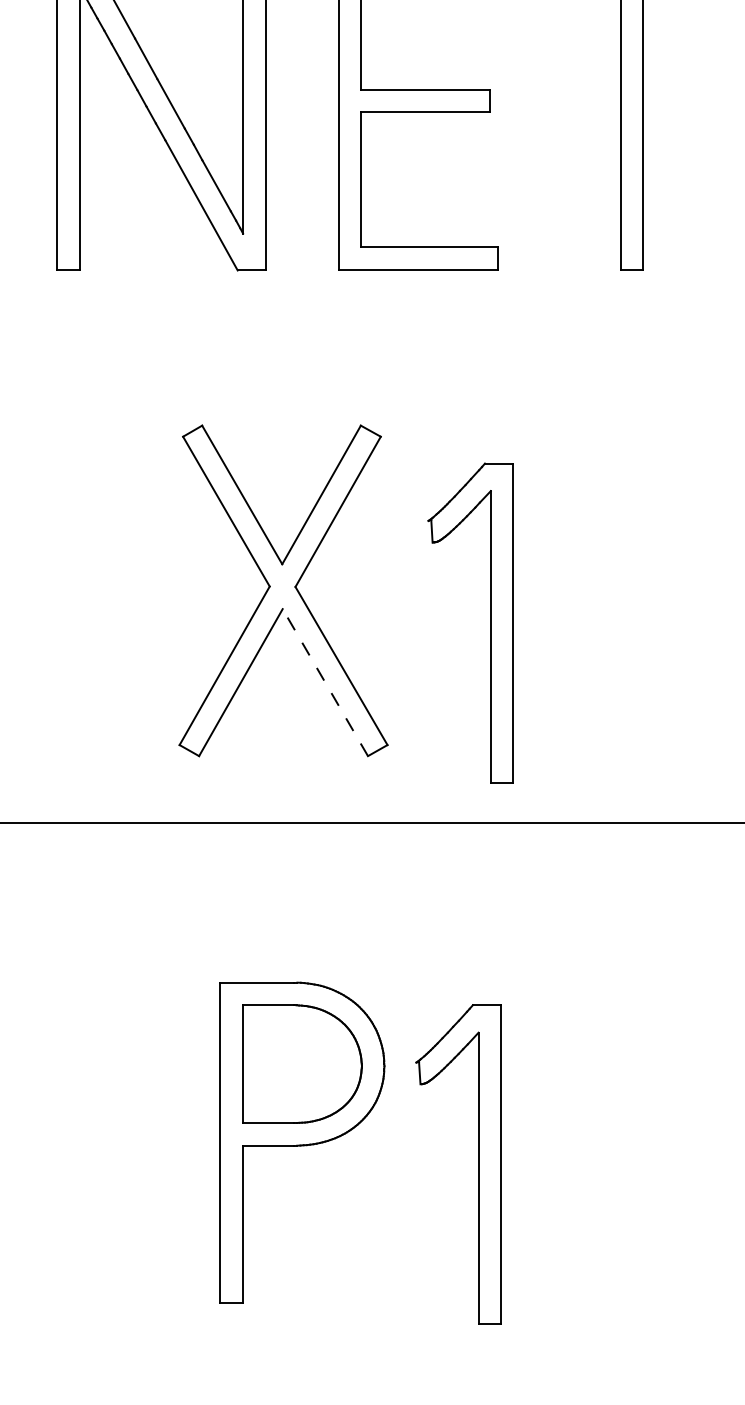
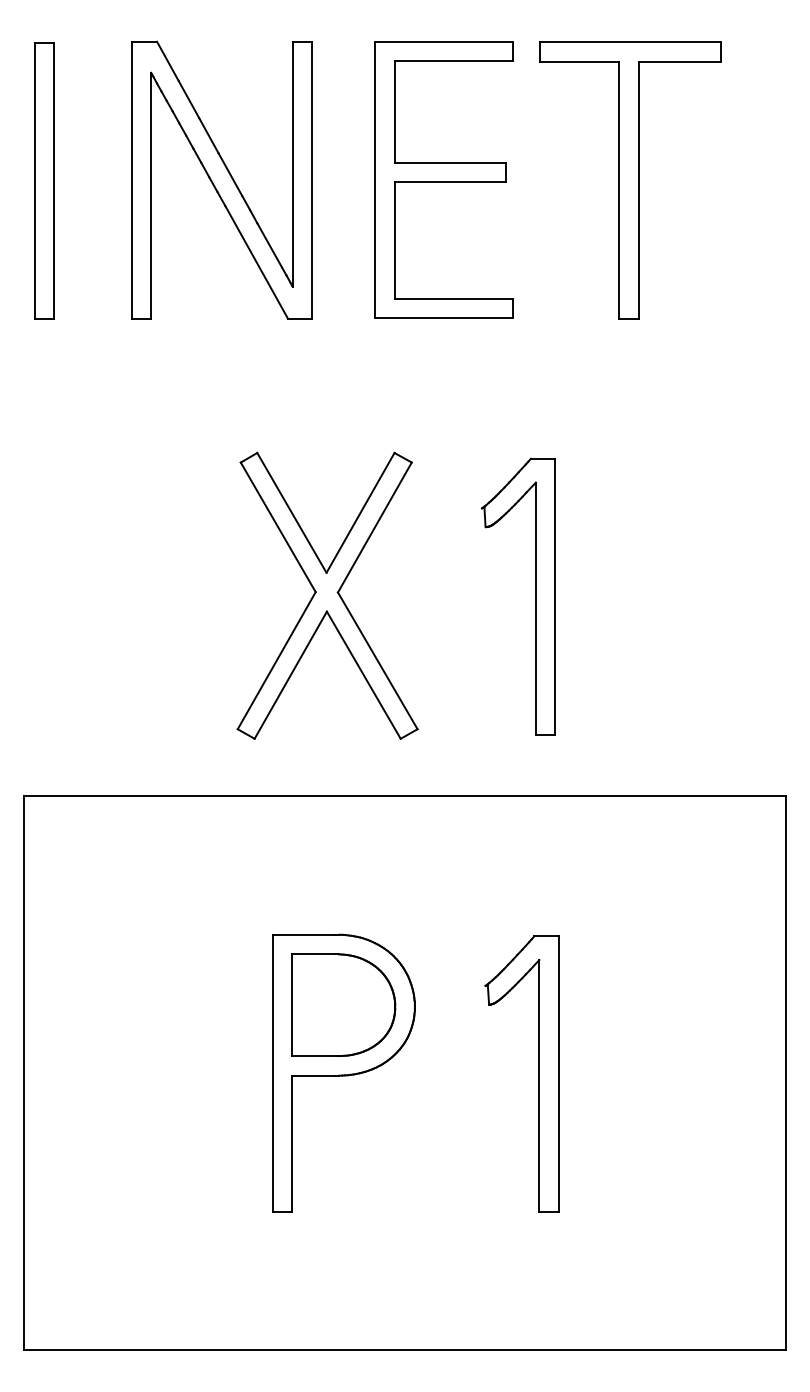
part: (490, 622) -> (535, 596), moved
line: (324, 682) -> (363, 675), dashed -> solid
part: (477, 1163) -> (538, 1073), moved

